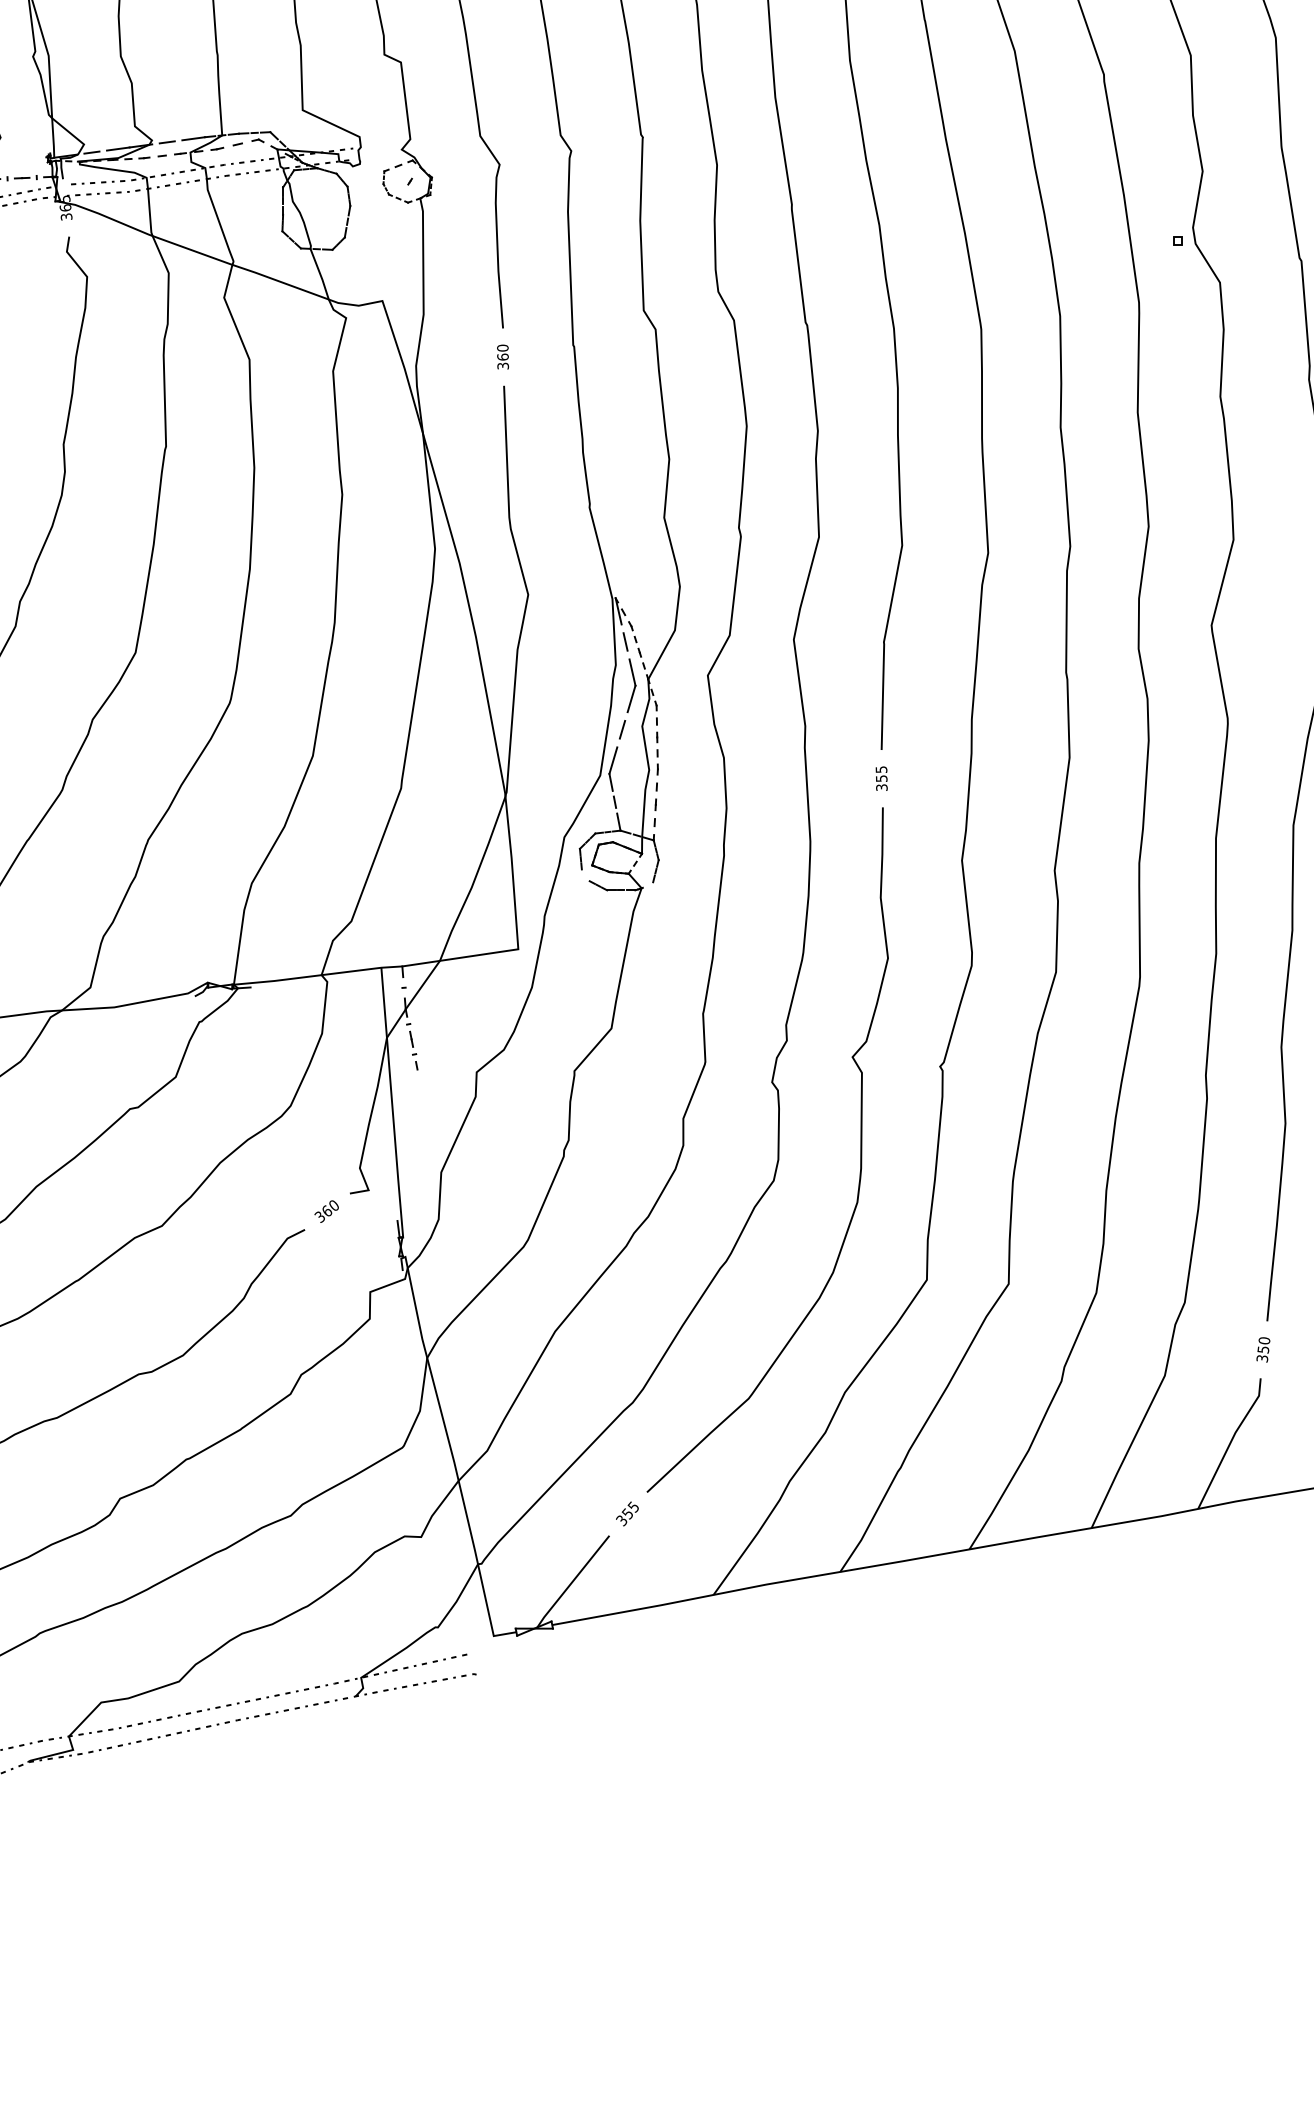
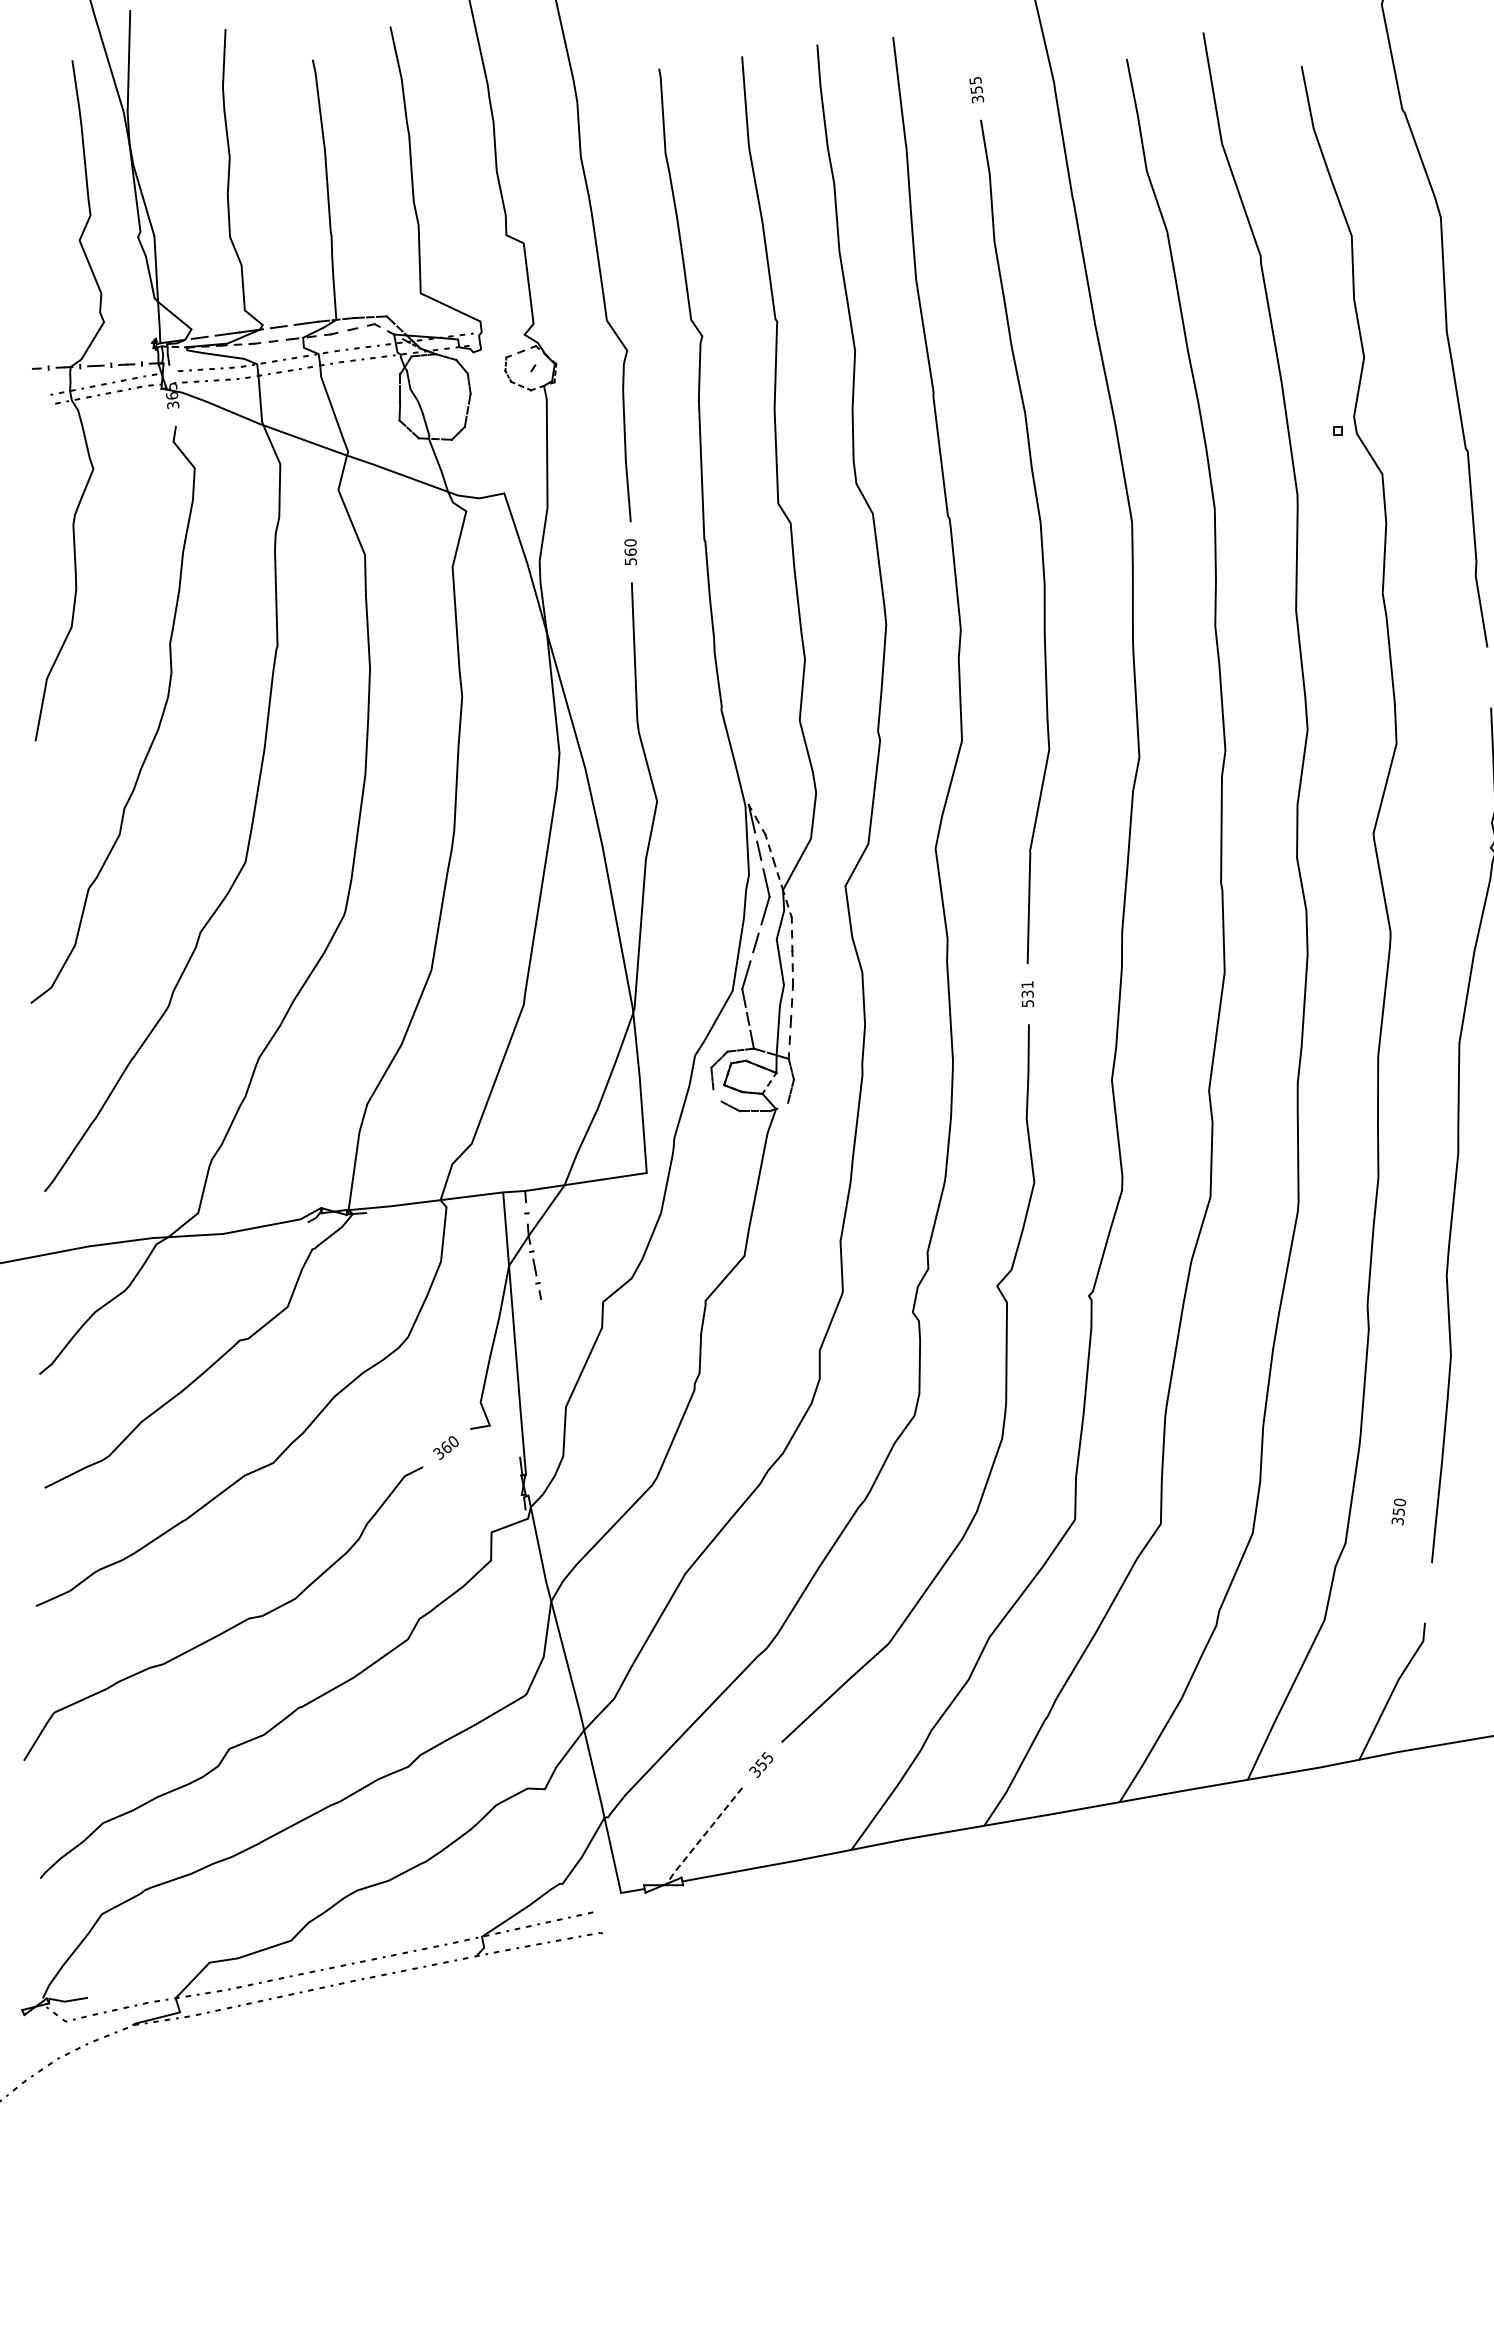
text: (502, 365) -> (630, 561), 360 -> 560
text: (881, 778) -> (1027, 993), 355 -> 531
text: (1263, 1349) -> (1398, 1511), moved
line: (572, 1582) -> (703, 1836), solid -> dashed

